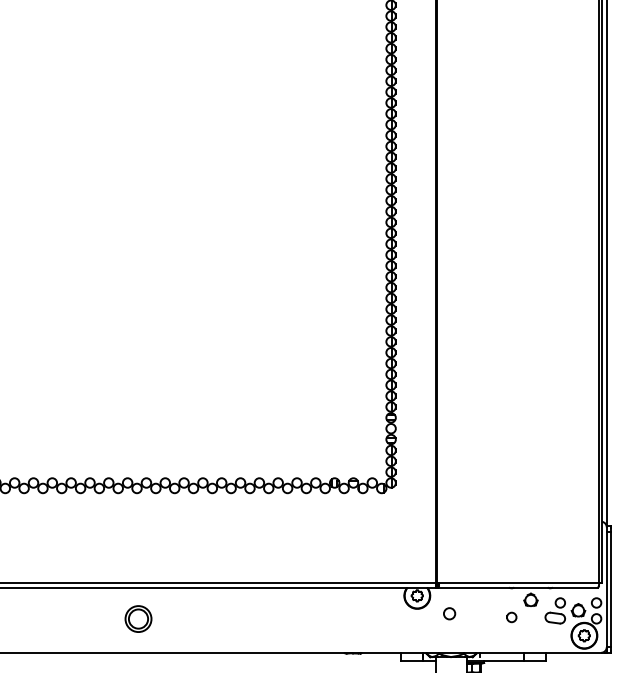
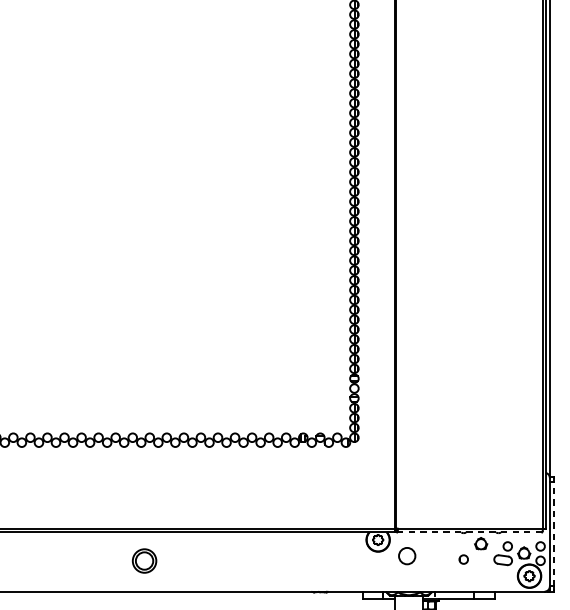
line: (518, 587) -> (469, 532), solid -> dashed
line: (611, 589) -> (554, 534), solid -> dashed
circle: (449, 613) -> (407, 555), size x1.6
part: (138, 618) -> (144, 560), moved

